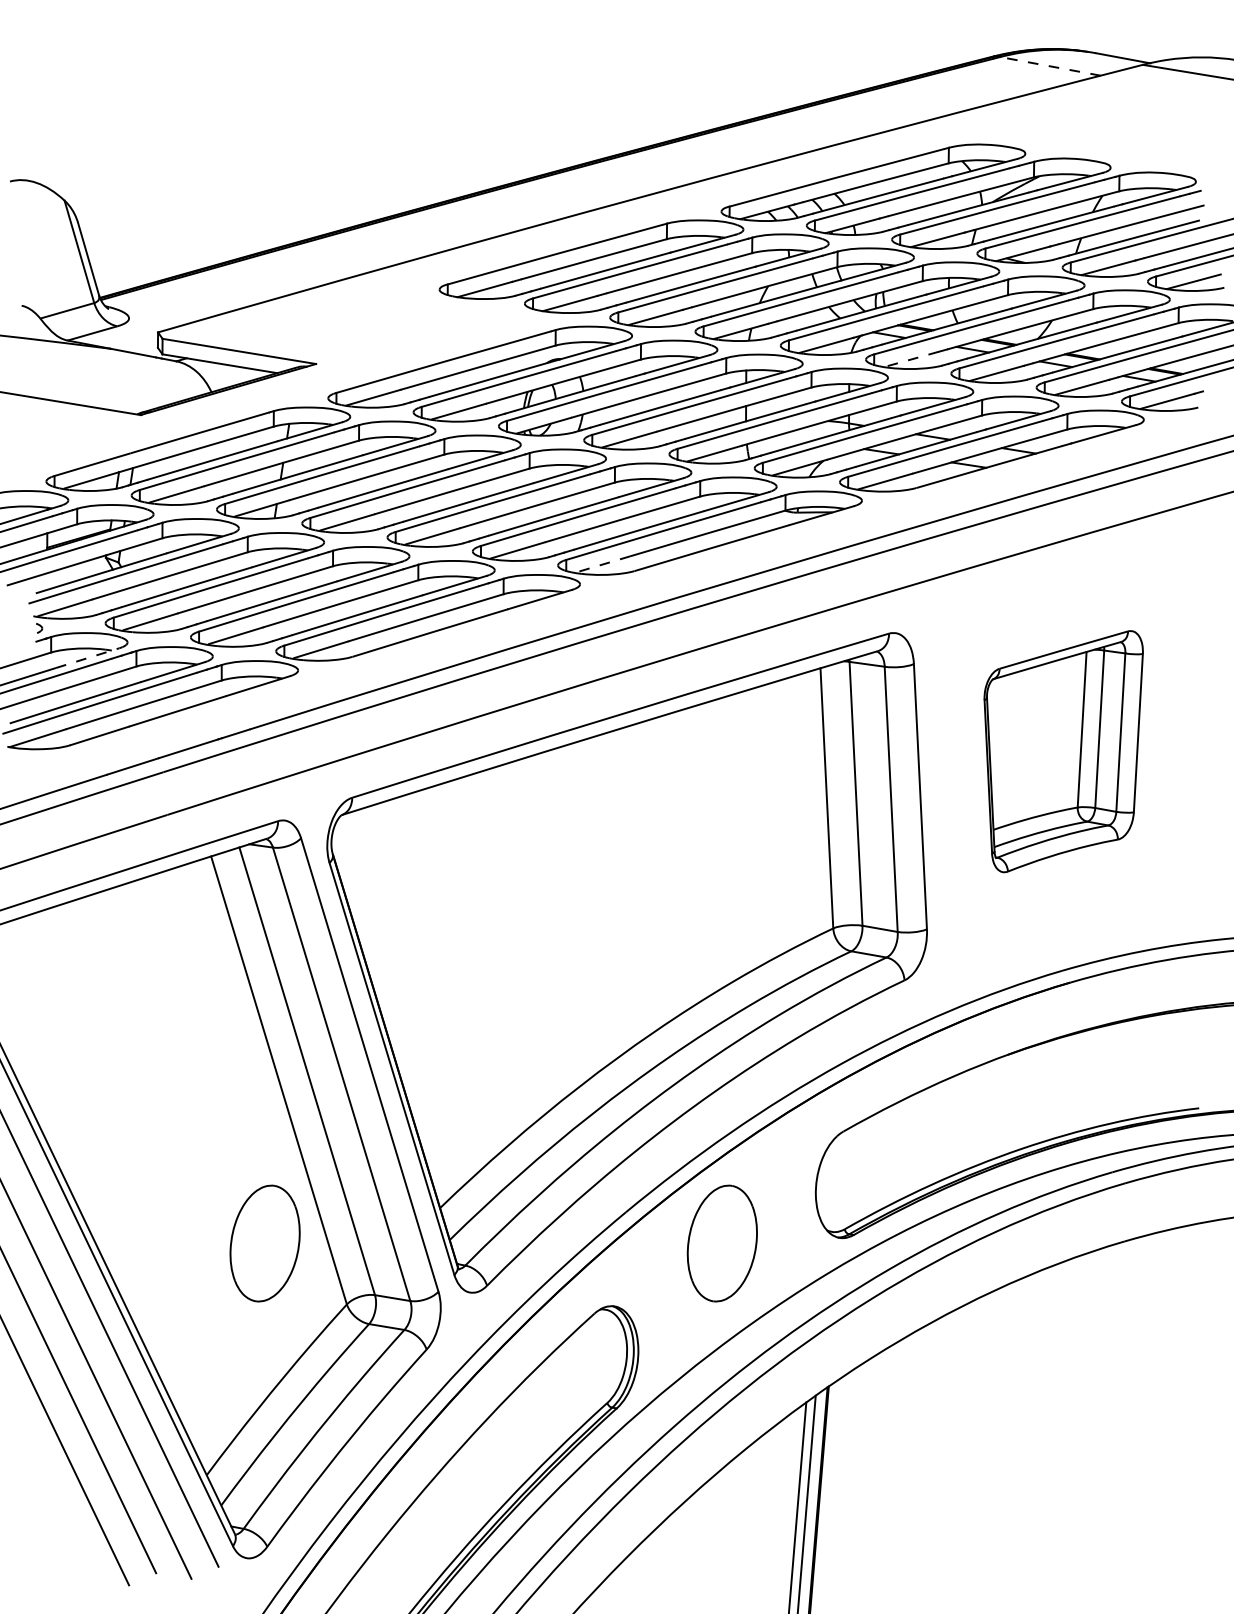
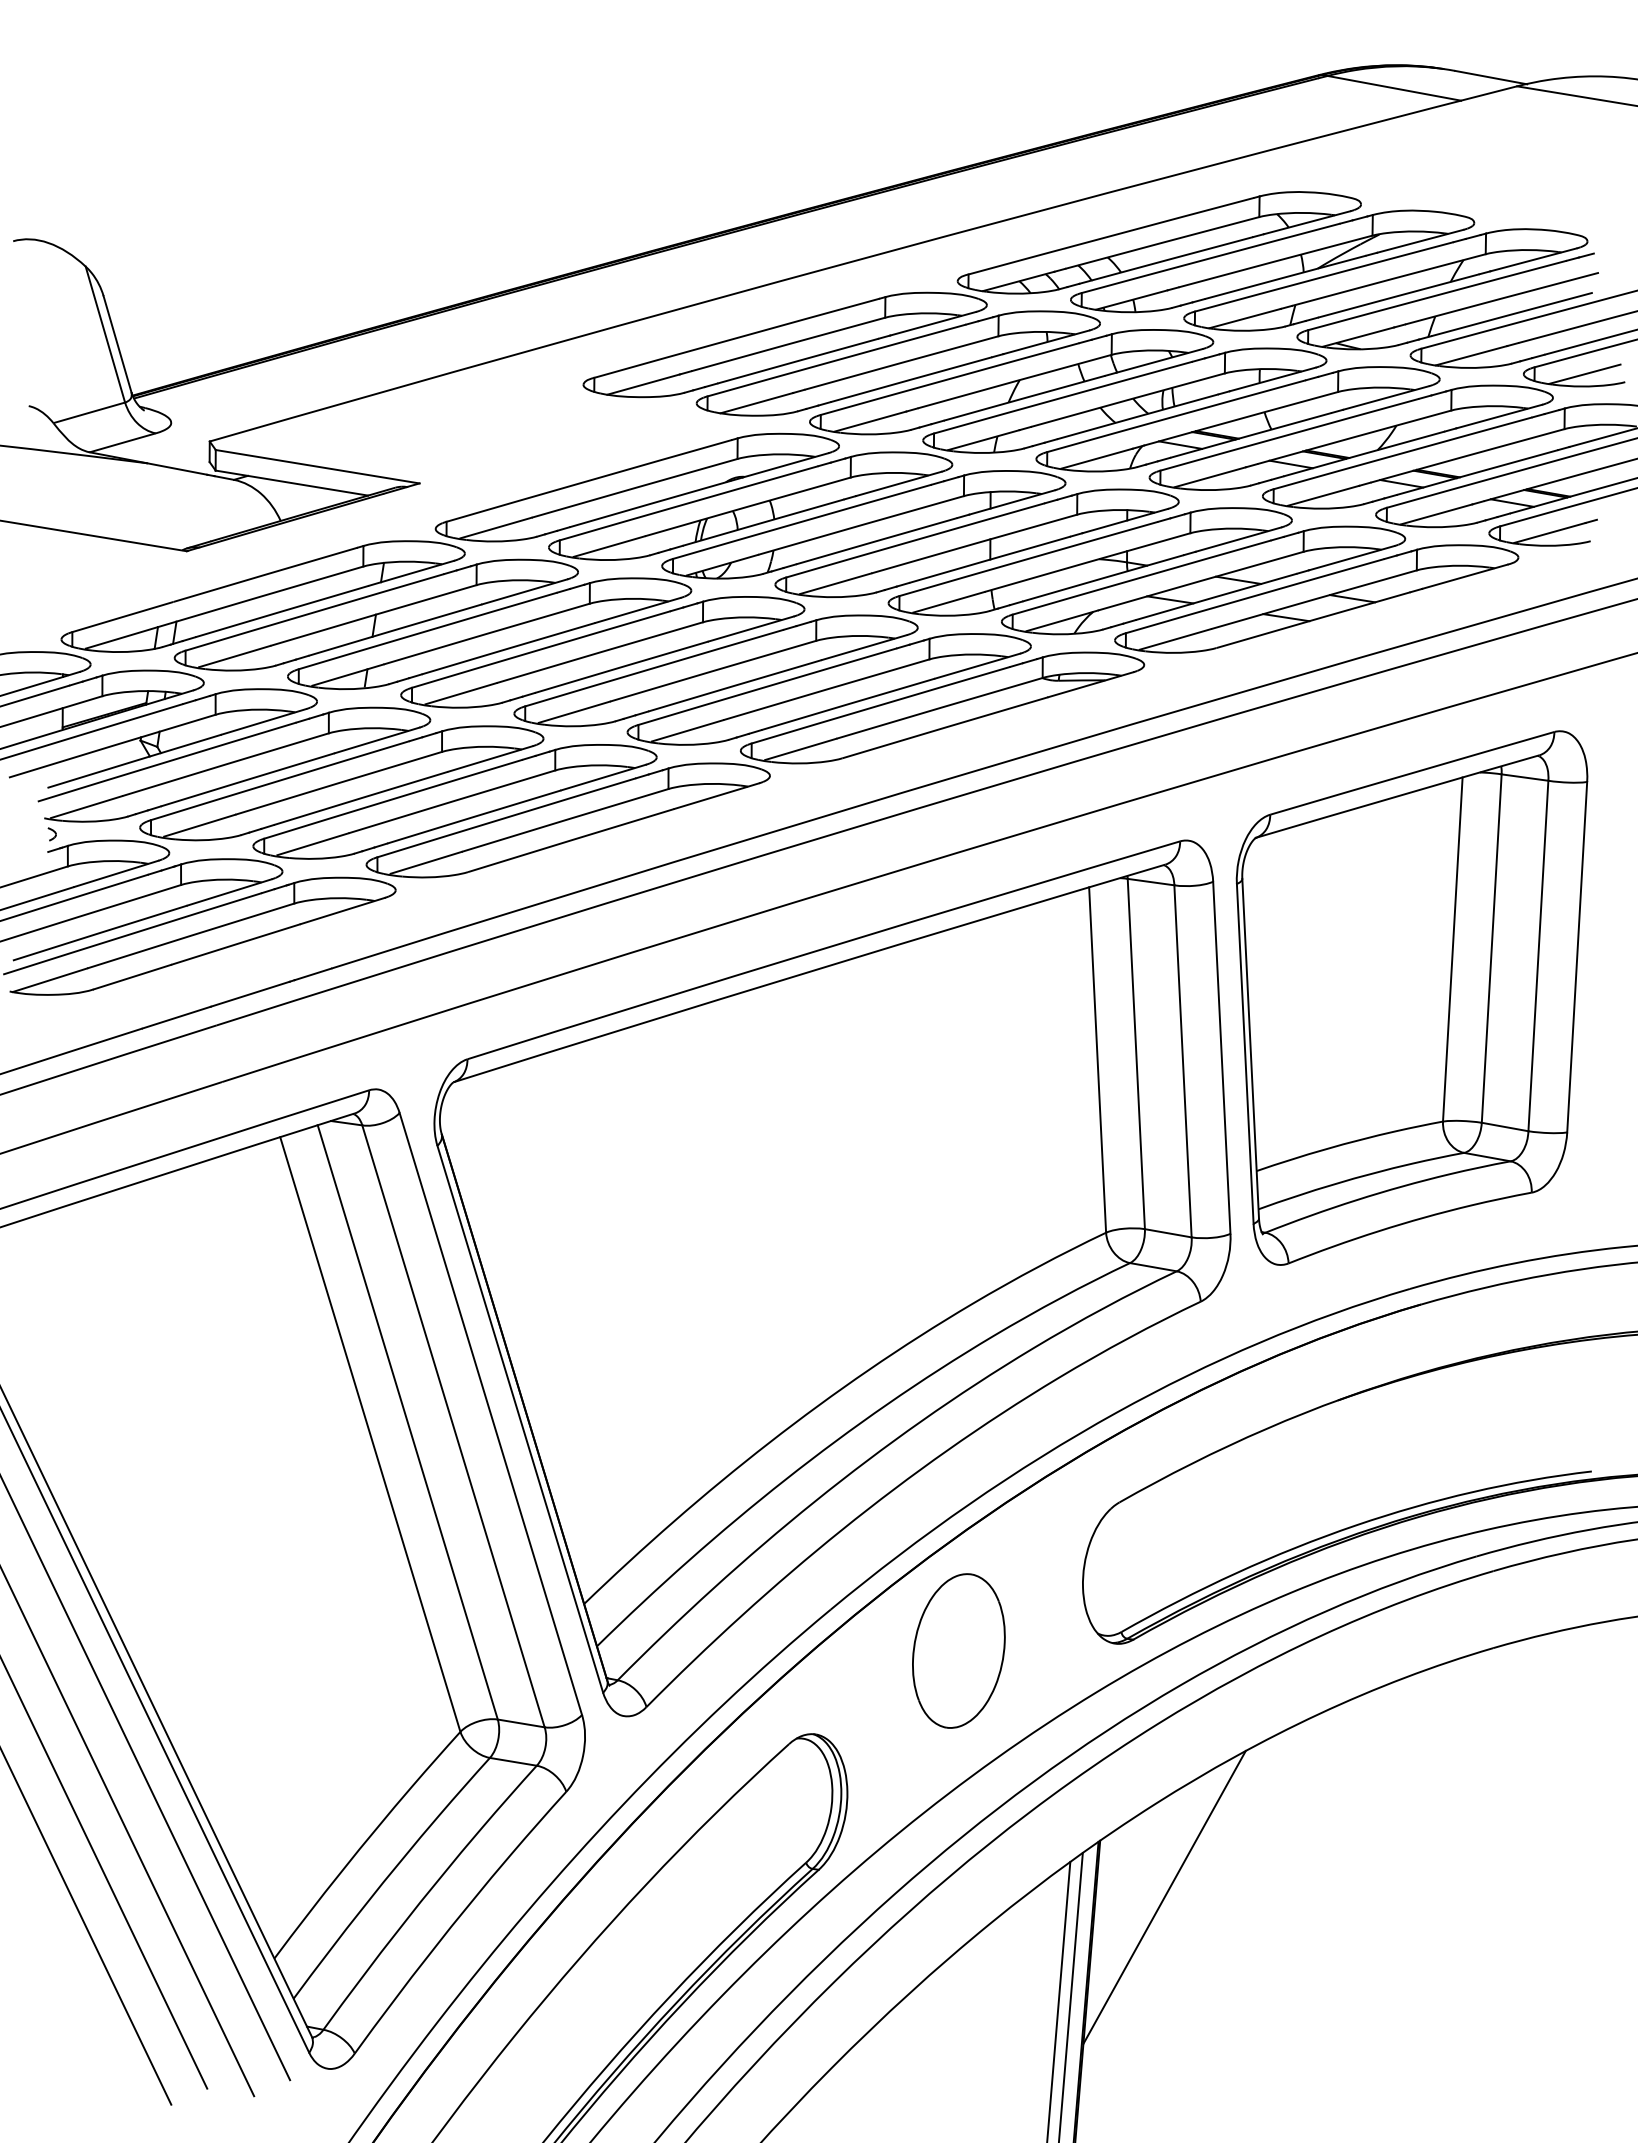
line: (1050, 66) -> (1394, 88), dashed -> solid
line: (911, 359) -> (1209, 477), dashed -> solid
line: (603, 564) -> (800, 749), dashed -> solid
line: (87, 657) -> (116, 873), dashed -> solid
part: (1063, 751) -> (1411, 997), size x1.67
part: (264, 1243) -> (351, 1650), removed
line: (877, 1429) -> (1164, 1897), added

